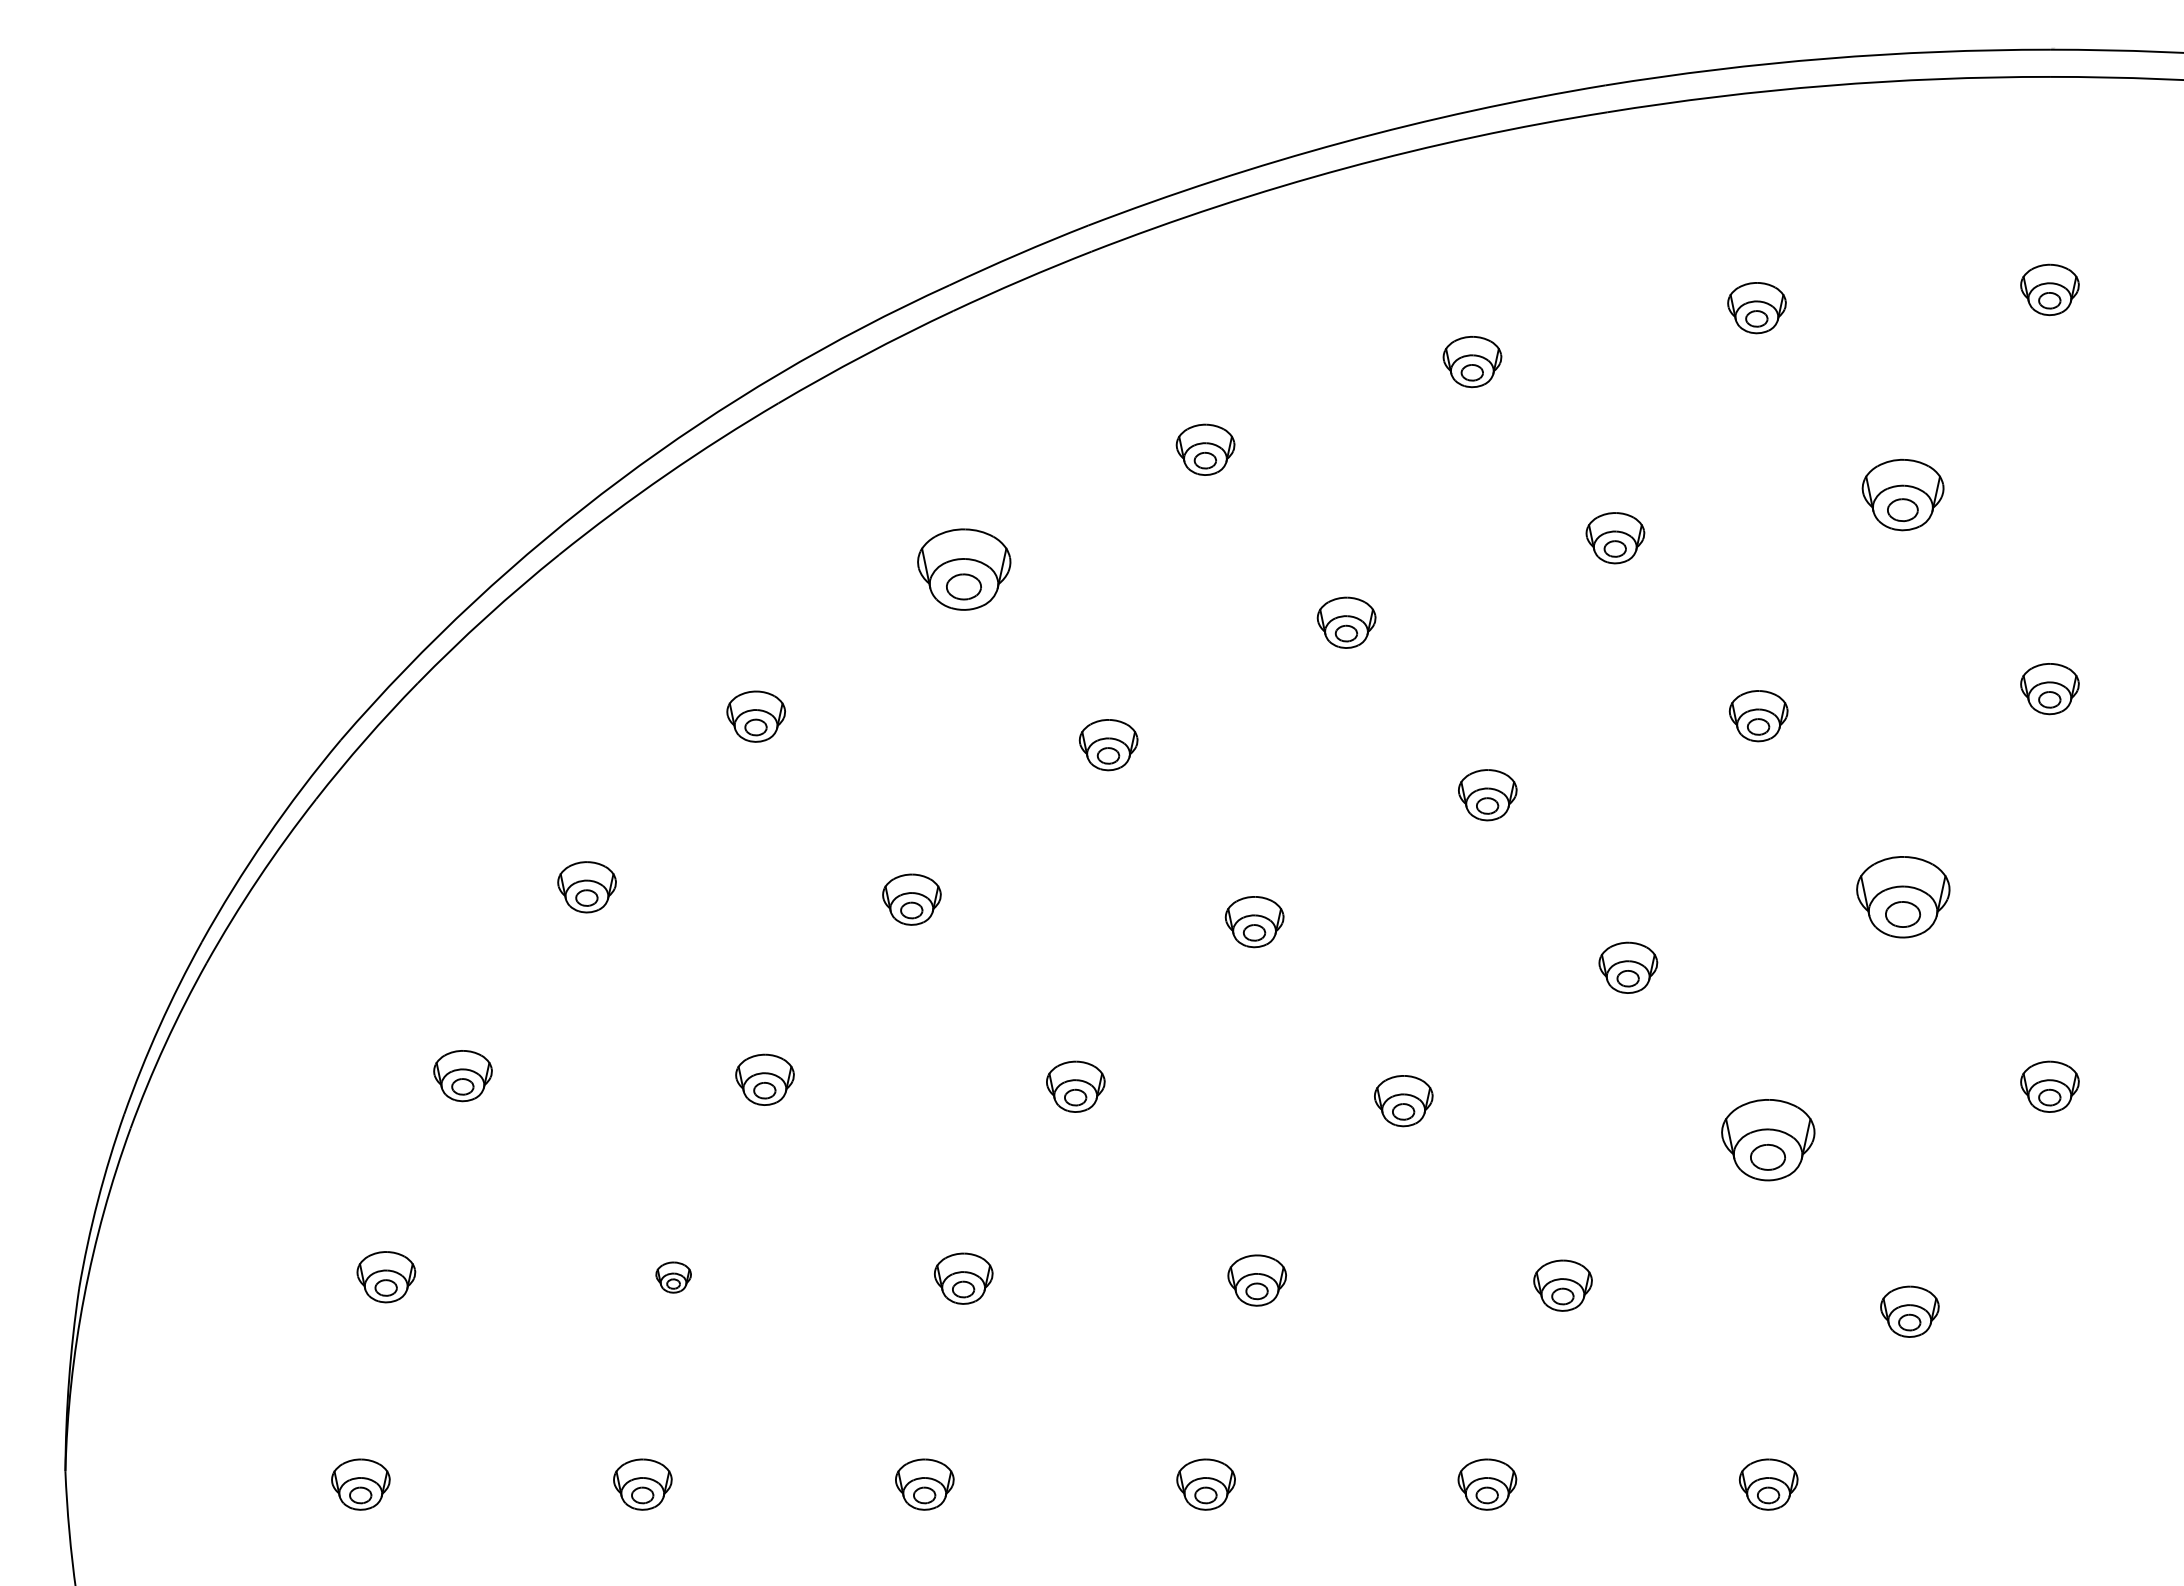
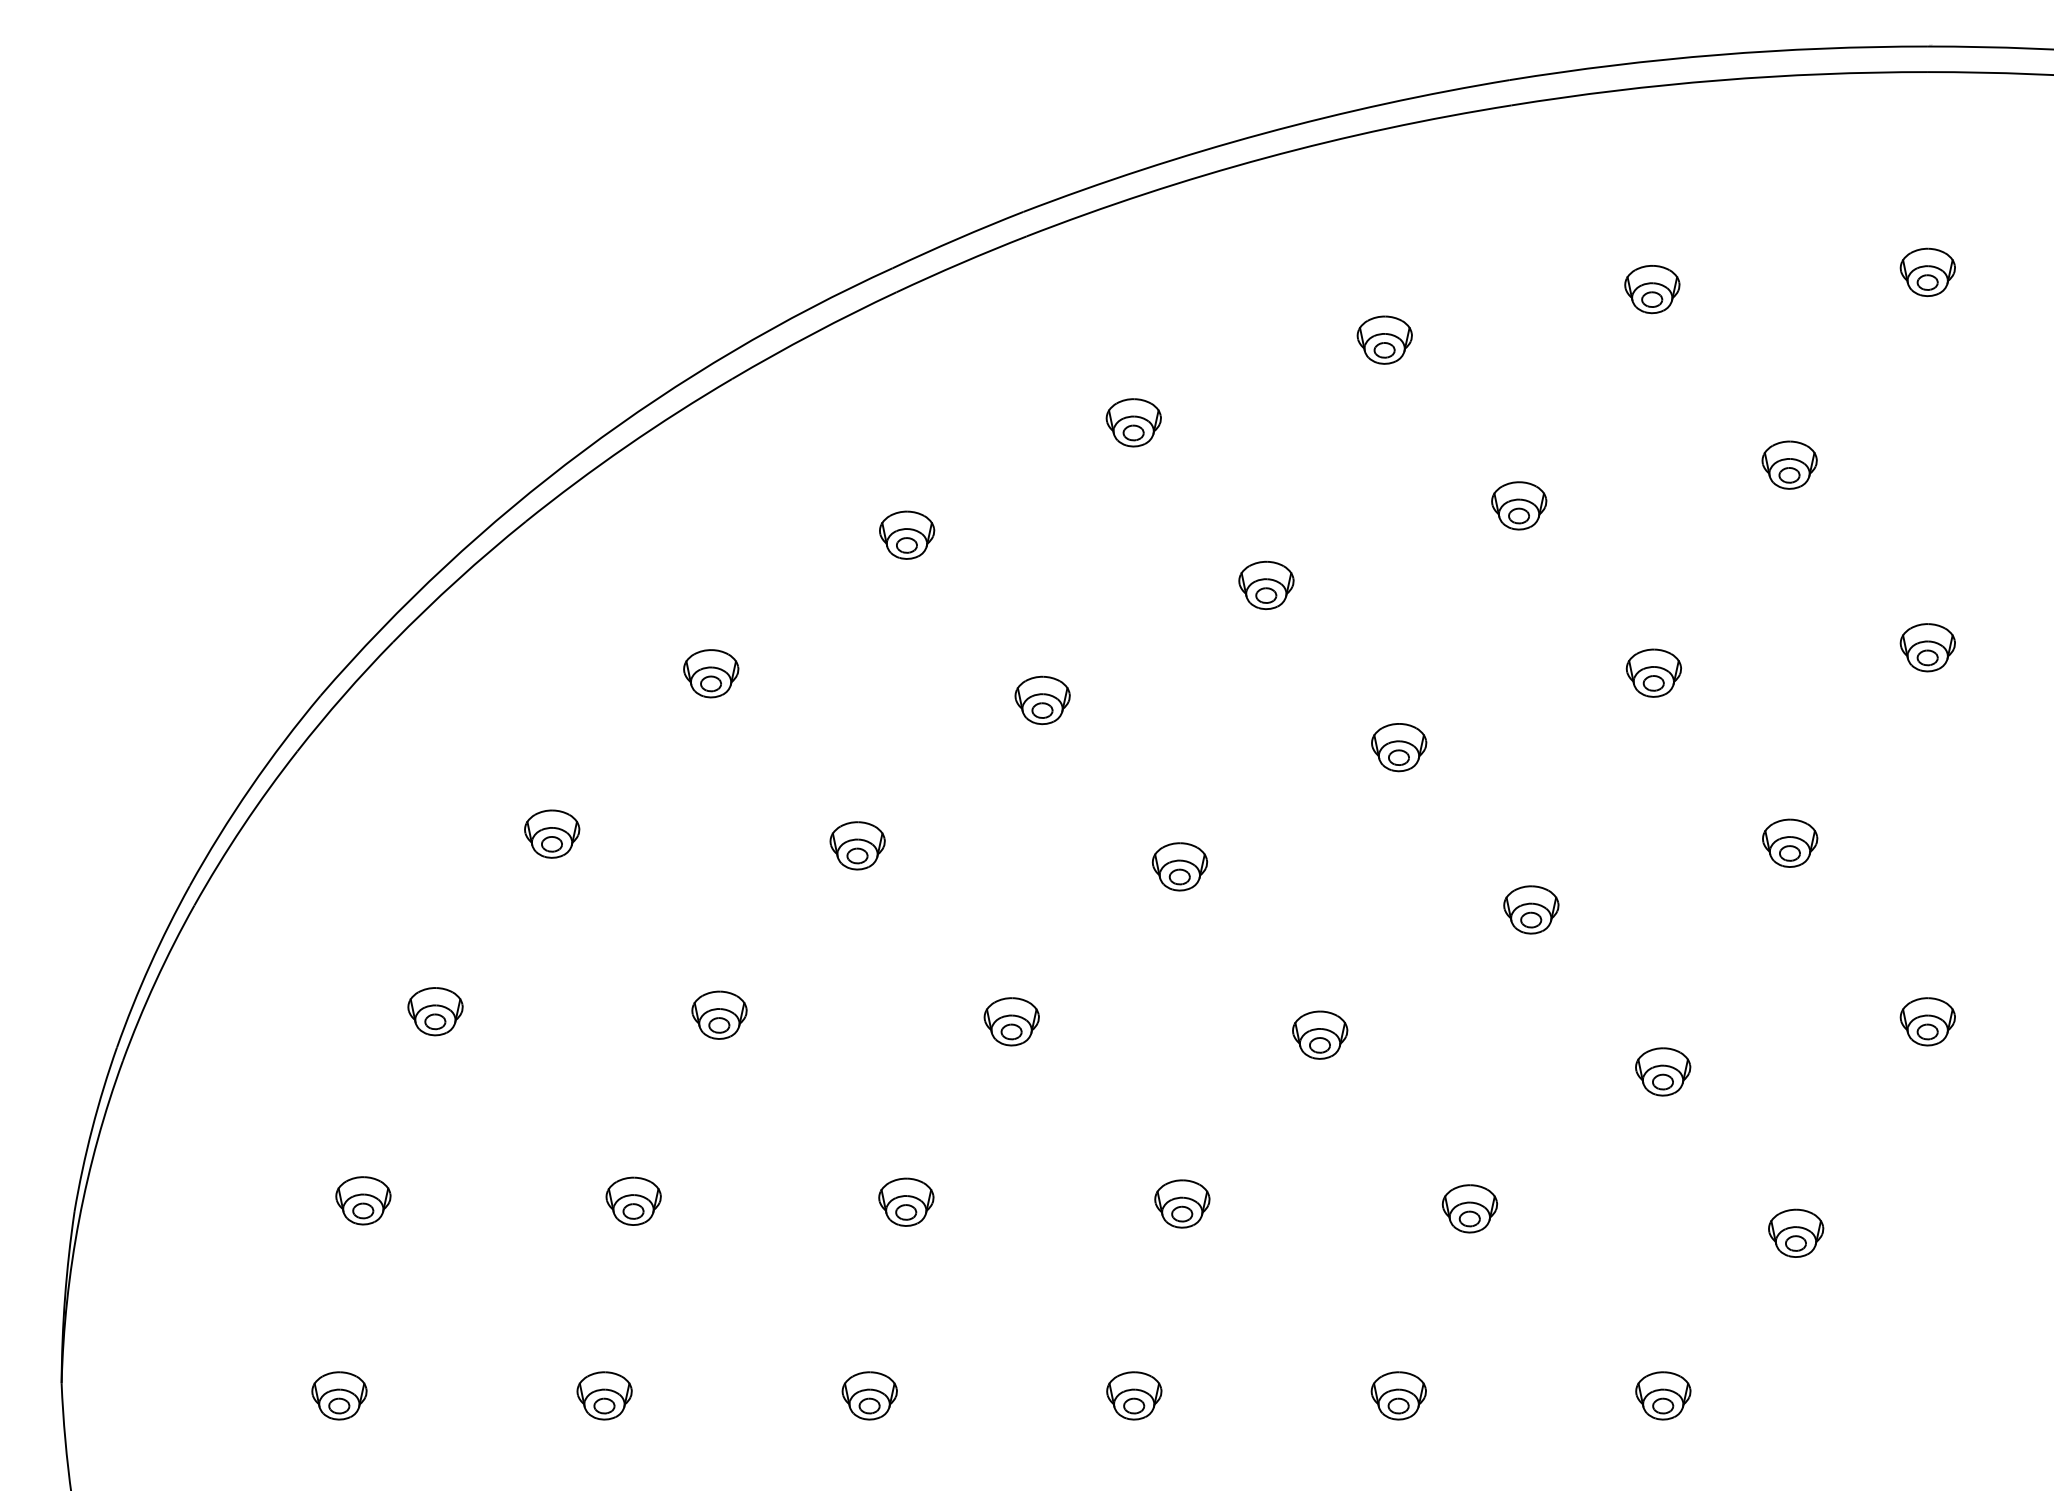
part: (1902, 494) -> (1789, 464), size x0.71
part: (964, 568) -> (907, 534), size x0.62
part: (1903, 896) -> (1790, 842), size x0.62
part: (1768, 1139) -> (1663, 1071), size x0.62
part: (673, 1276) -> (633, 1200), size x1.67

